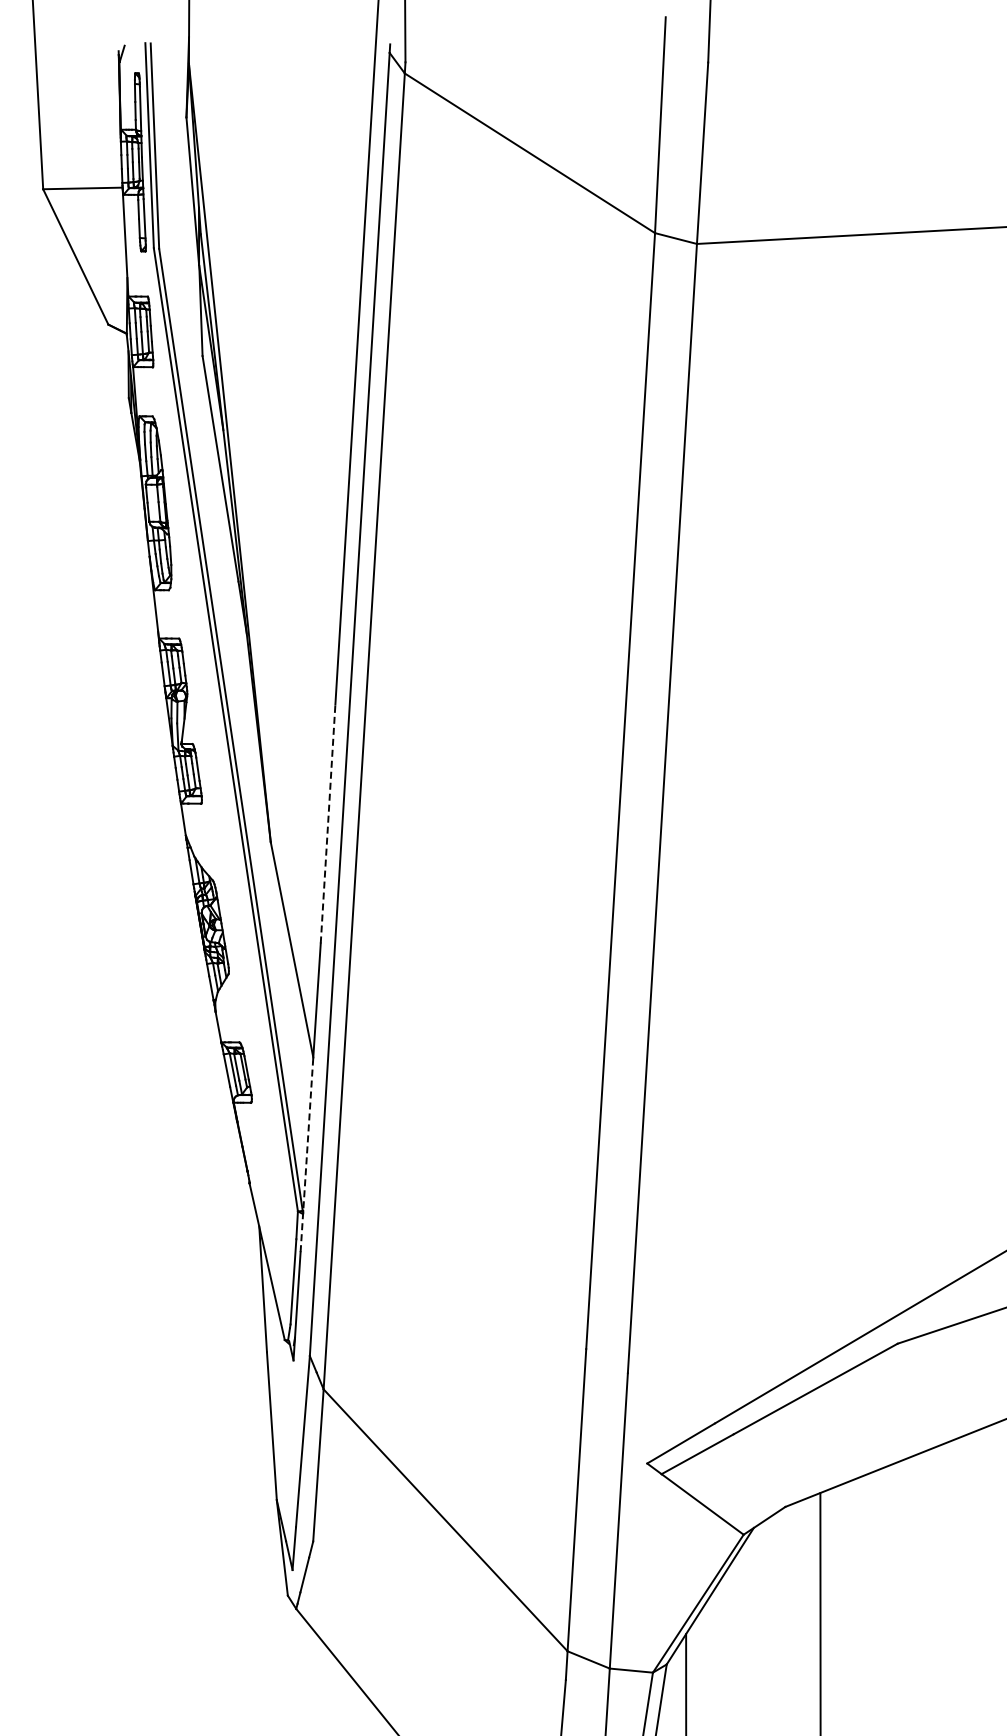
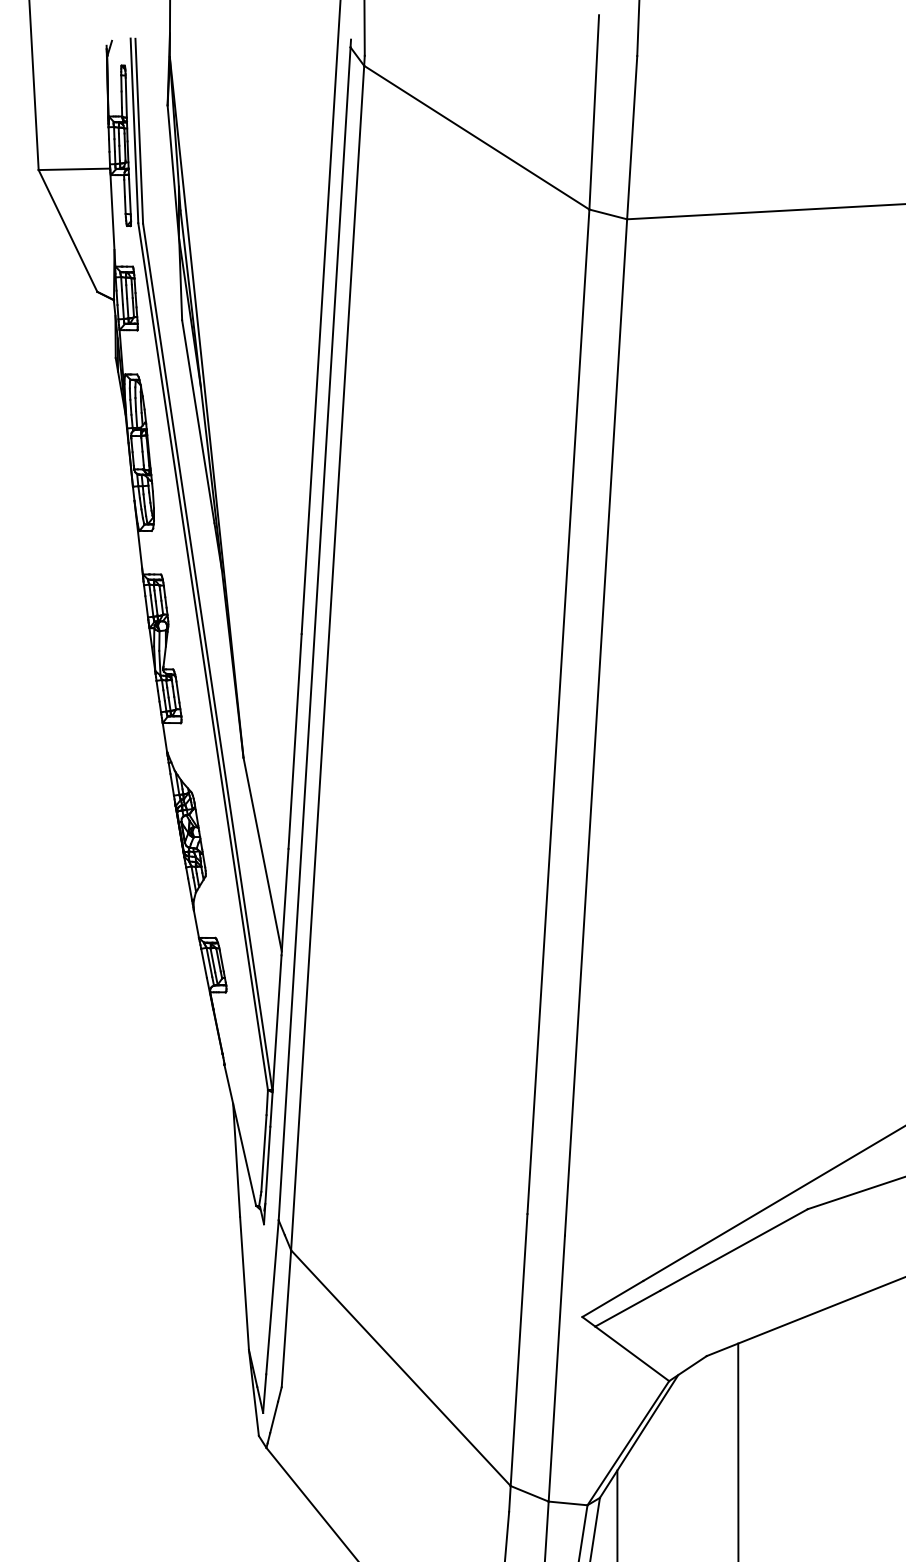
line: (328, 824) -> (295, 741), dashed -> solid
line: (306, 1156) -> (275, 1040), dashed -> solid

